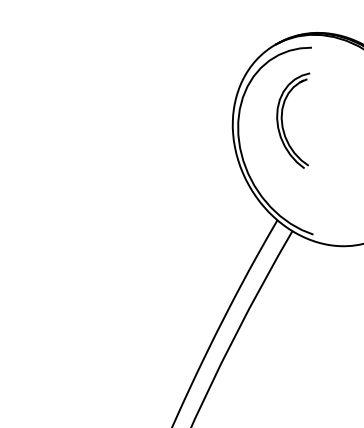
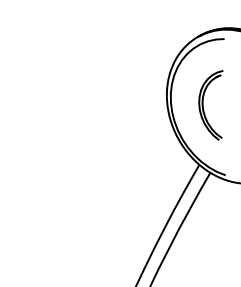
part: (283, 123) -> (203, 107), moved

